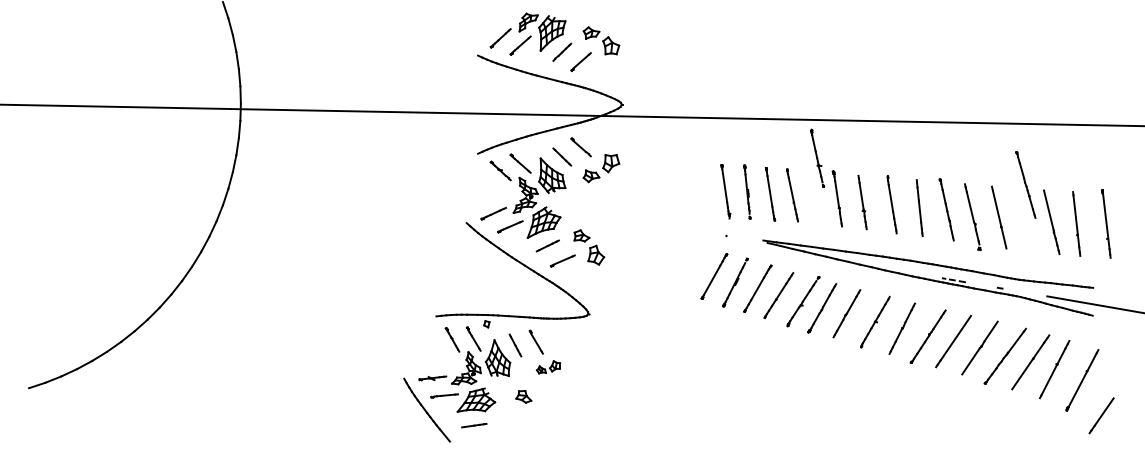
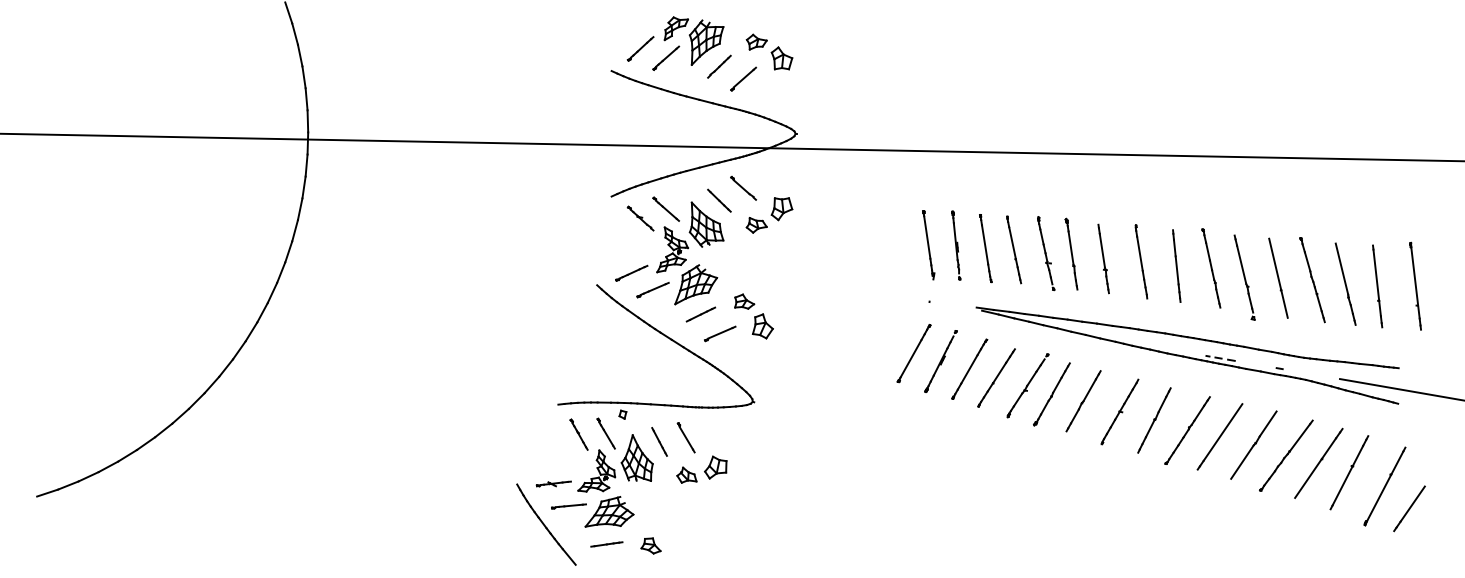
part: (817, 157) -> (1045, 252), moved
line: (1025, 184) -> (1312, 279), moved
part: (548, 367) -> (701, 470), size x1.67
part: (523, 396) -> (650, 545), moved
line: (1101, 415) -> (1409, 508), moved

